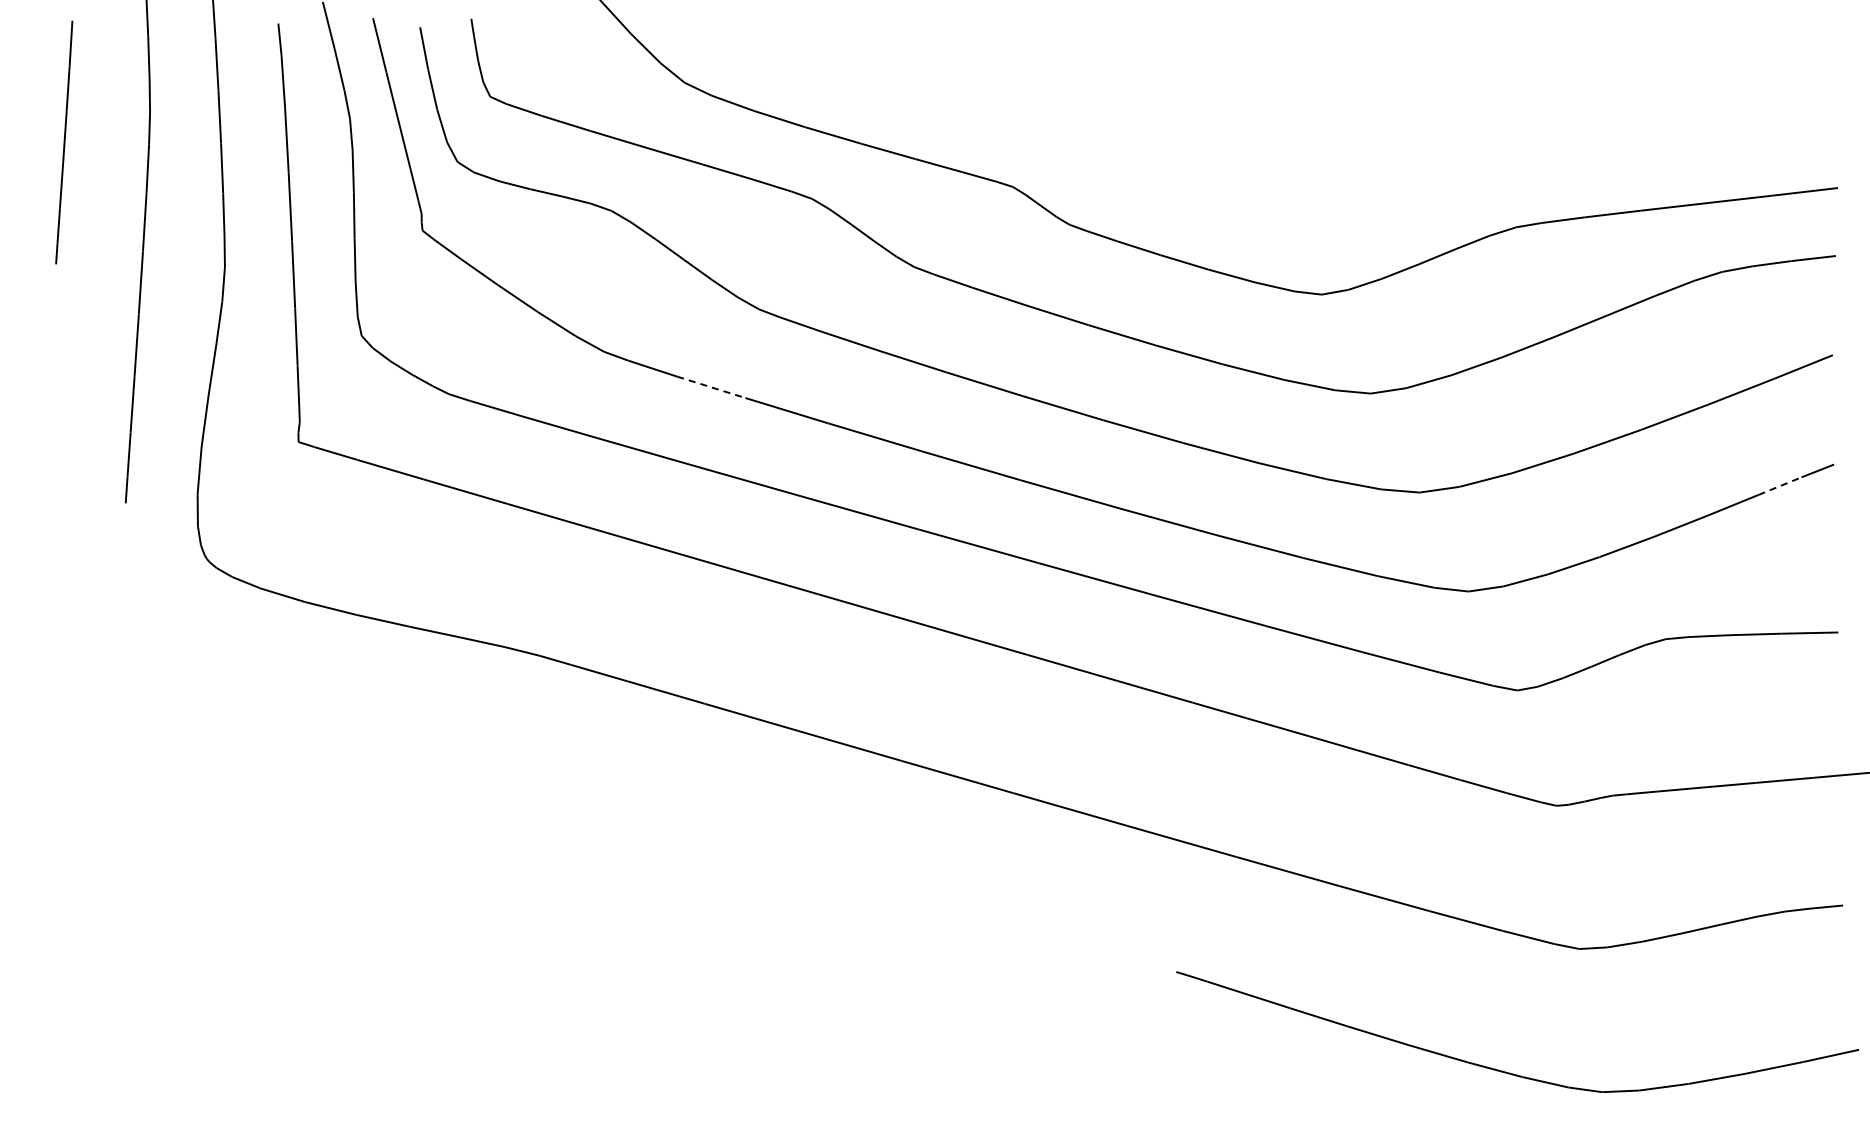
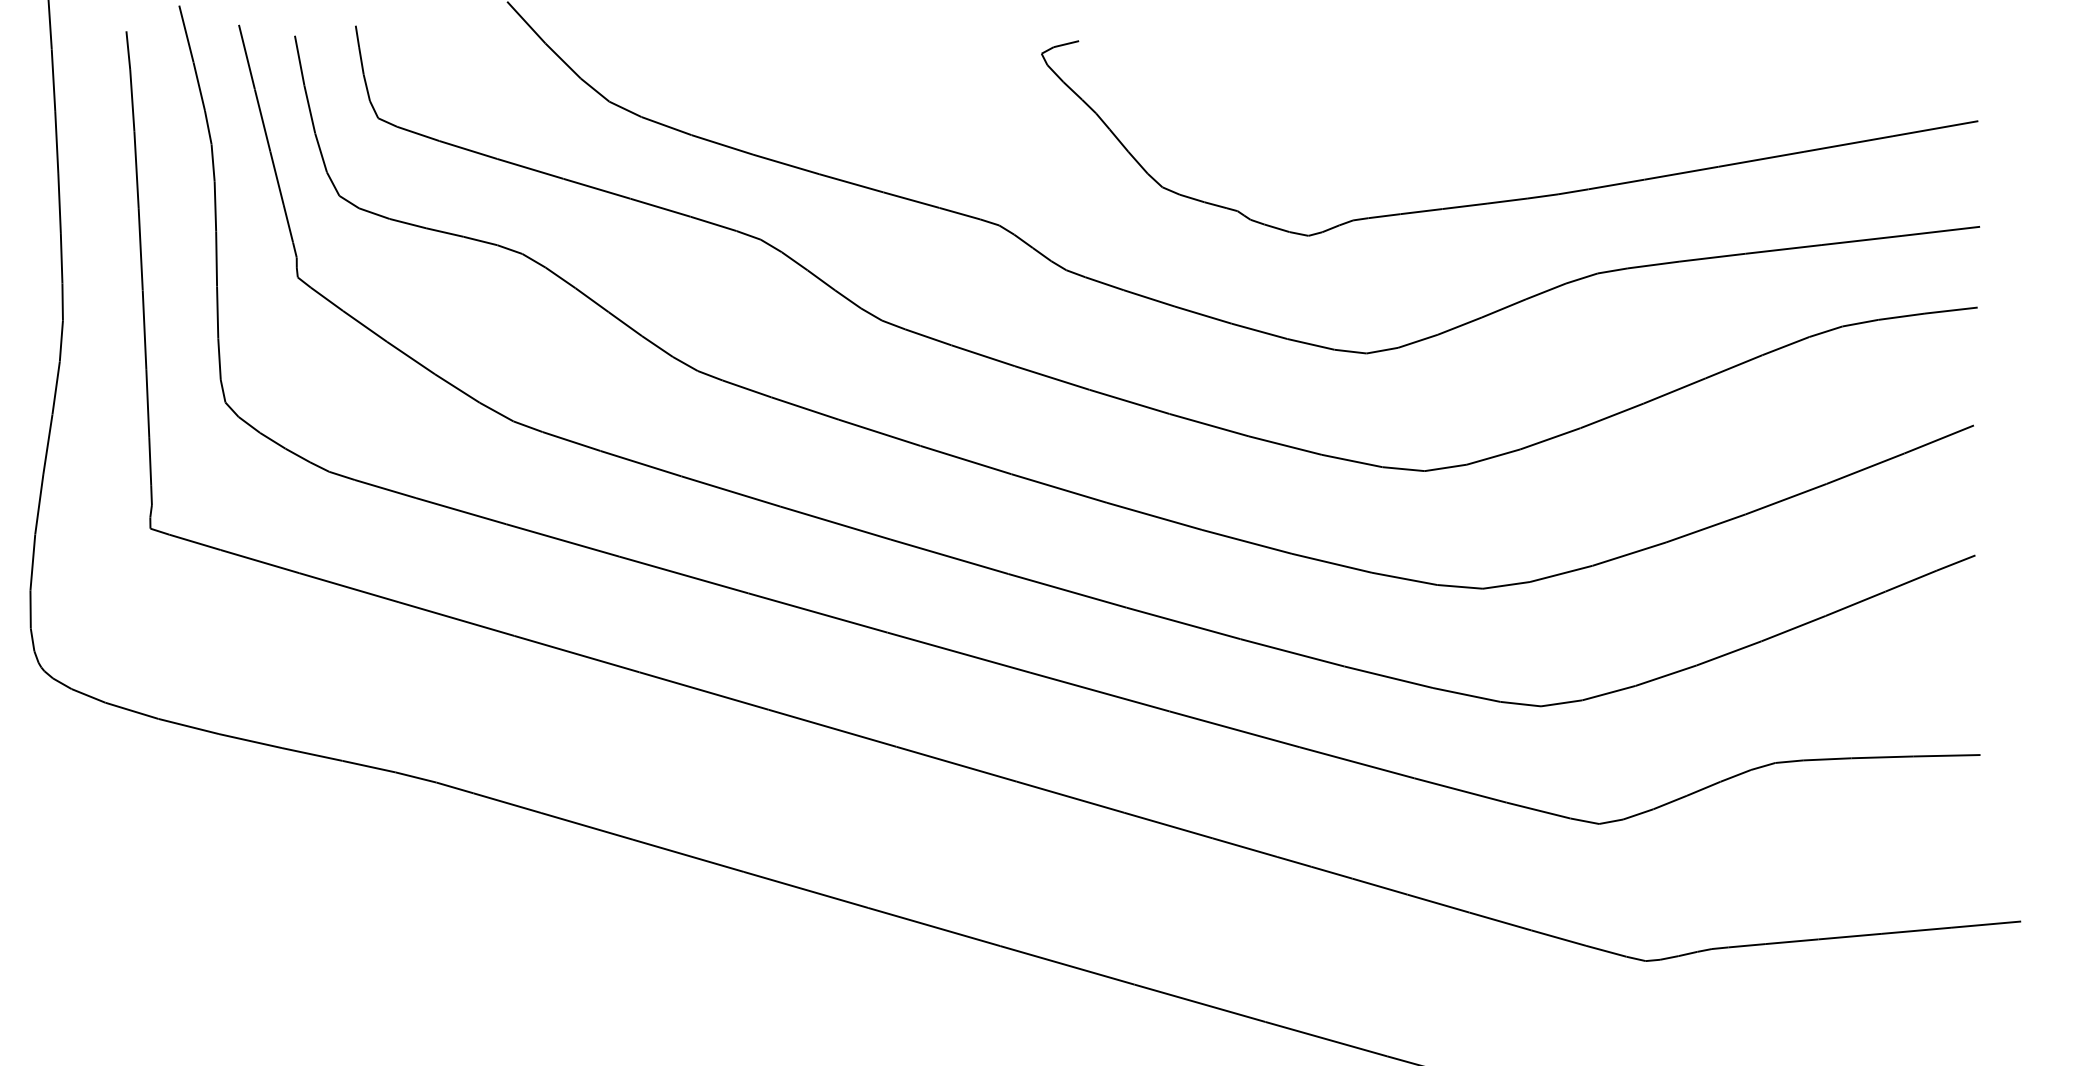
part: (1452, 163) -> (1521, 197), added
line: (711, 387) -> (641, 463), dashed -> solid
line: (1780, 485) -> (1911, 580), dashed -> solid

